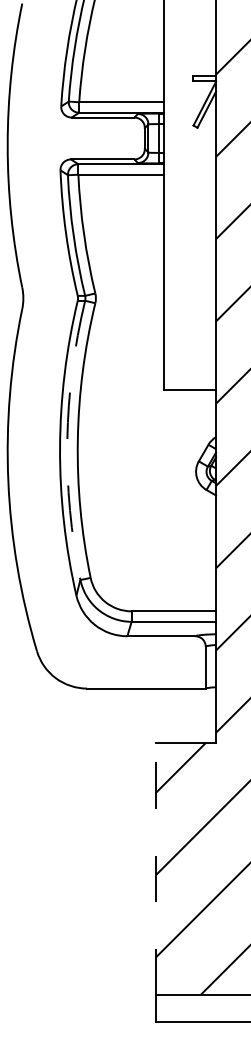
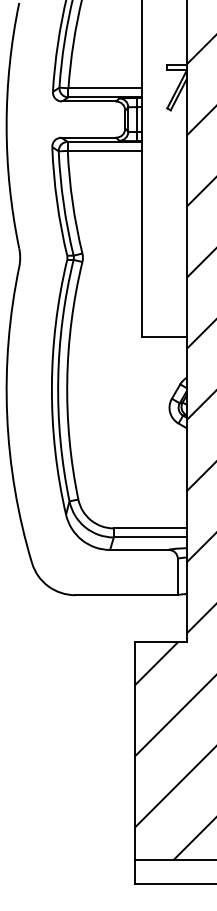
arc: (67, 440) -> (58, 380), dashed -> solid
line: (156, 868) -> (135, 750), dashed -> solid

